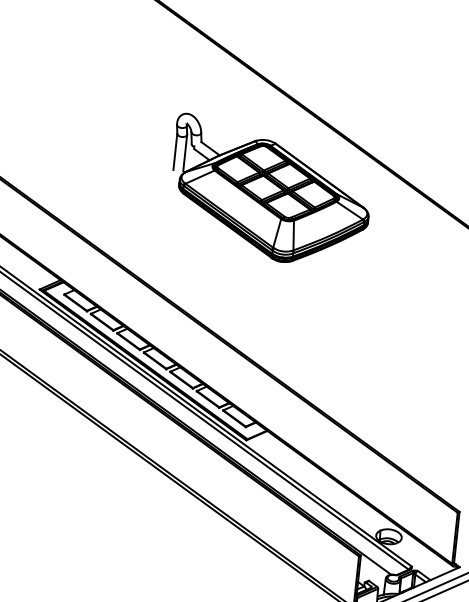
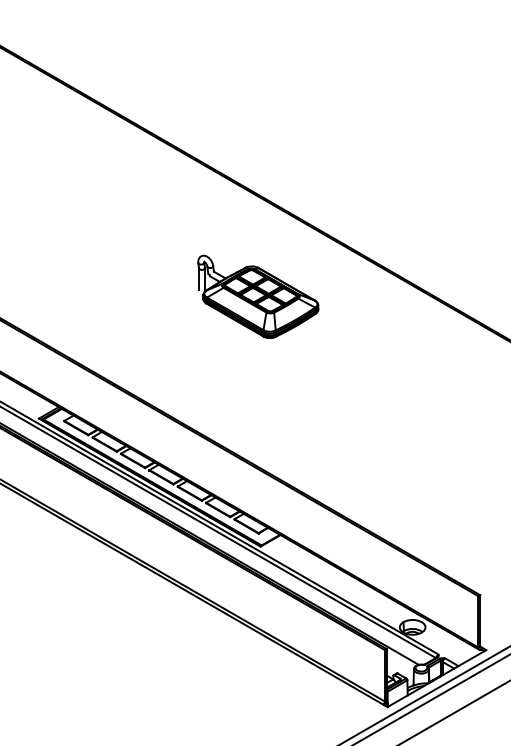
part: (270, 191) -> (258, 296), size x0.6

